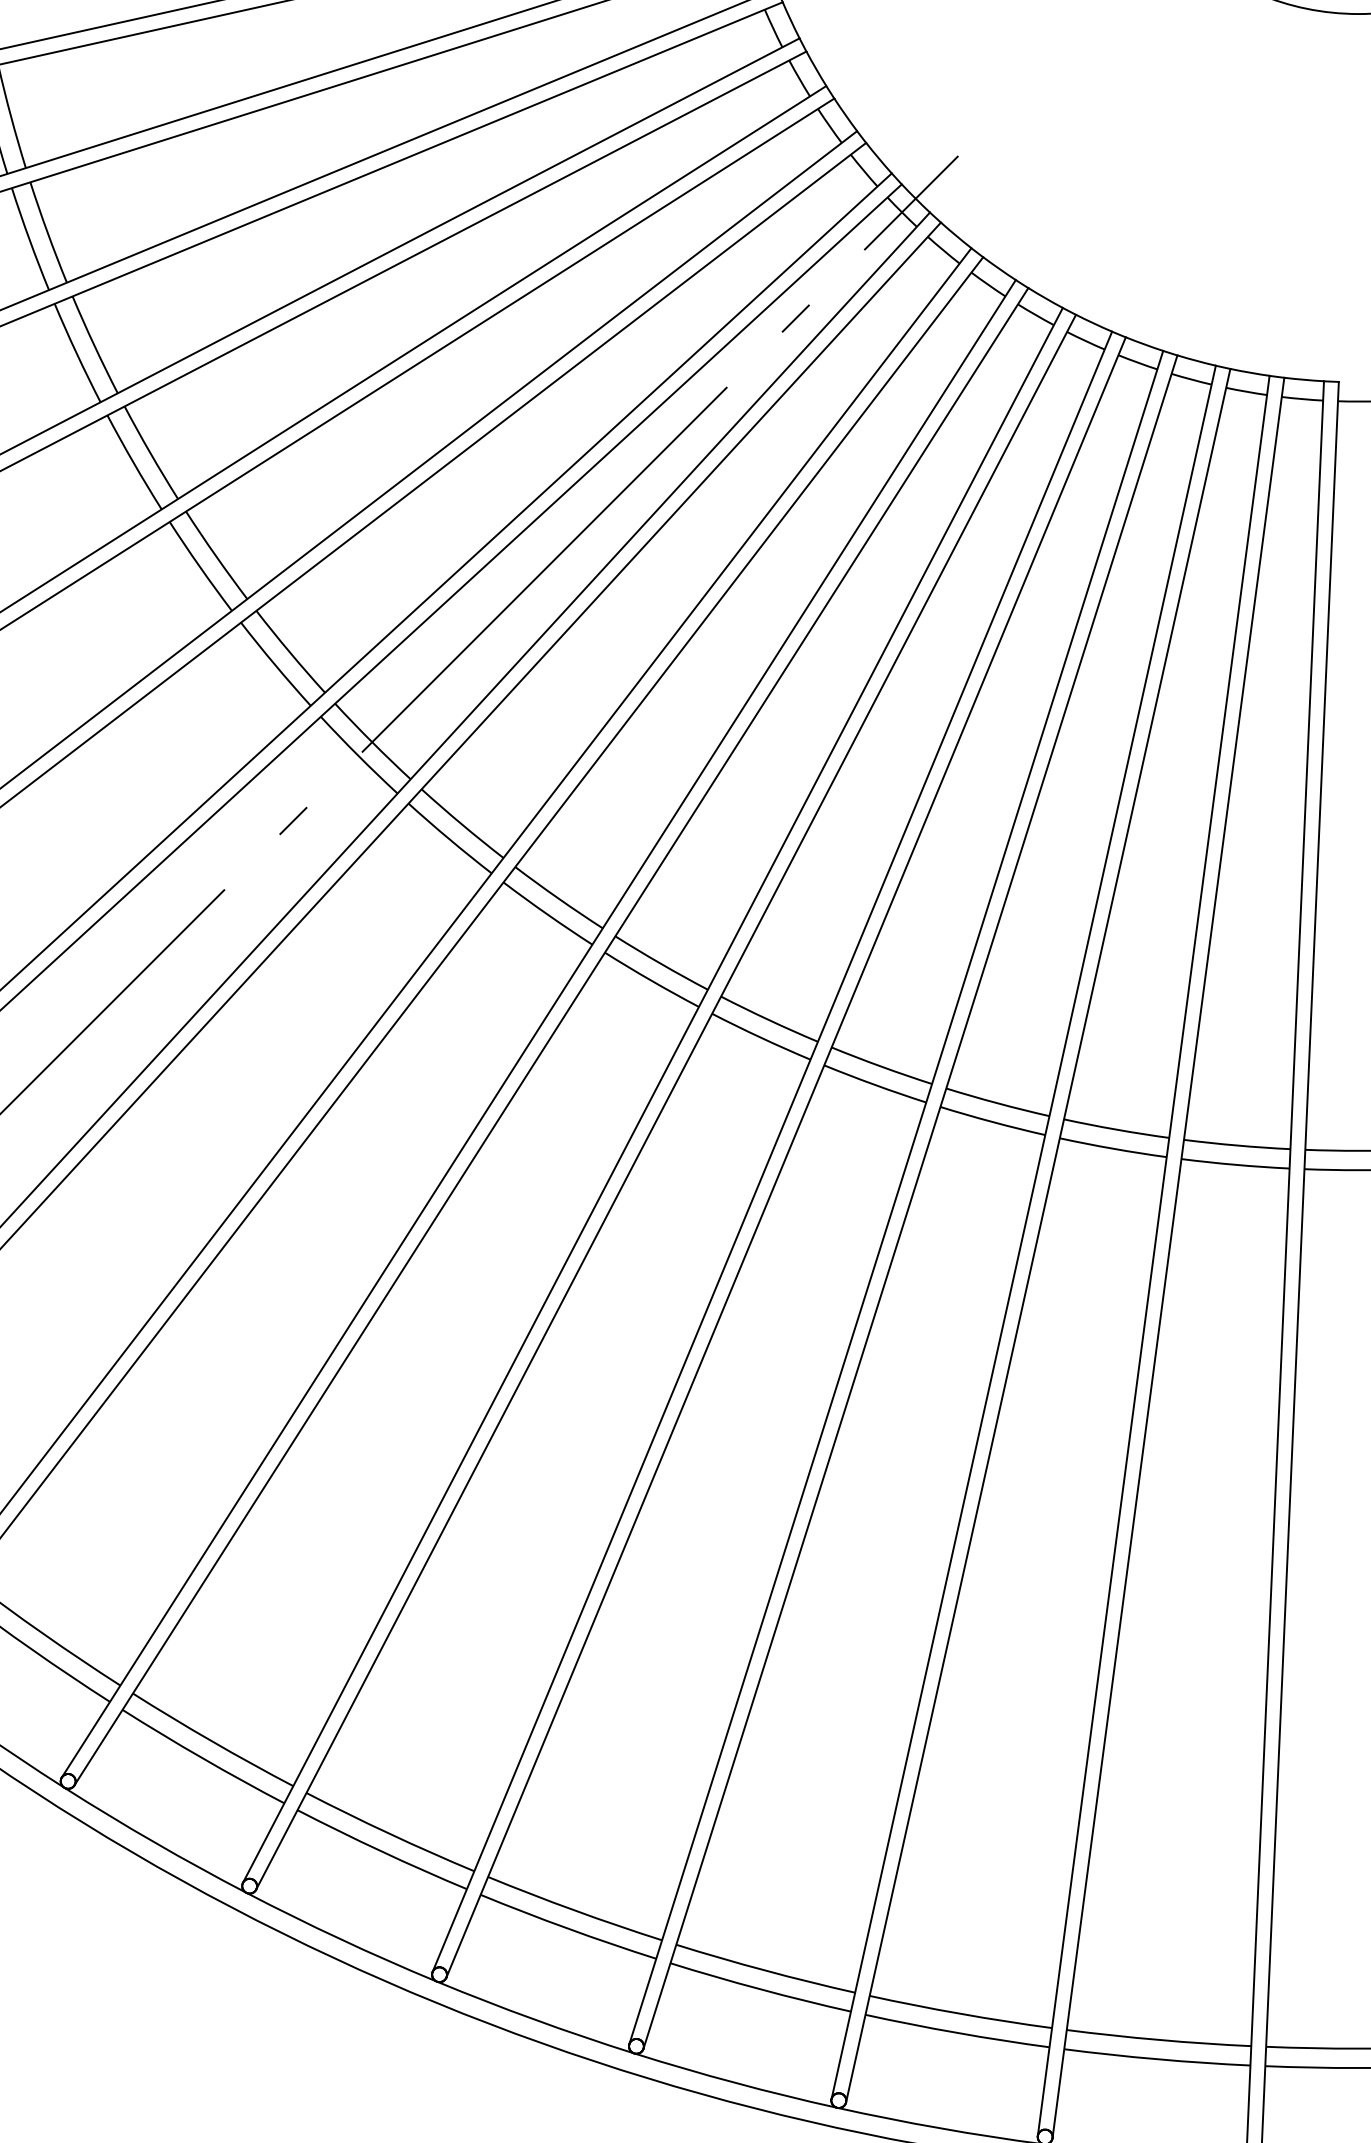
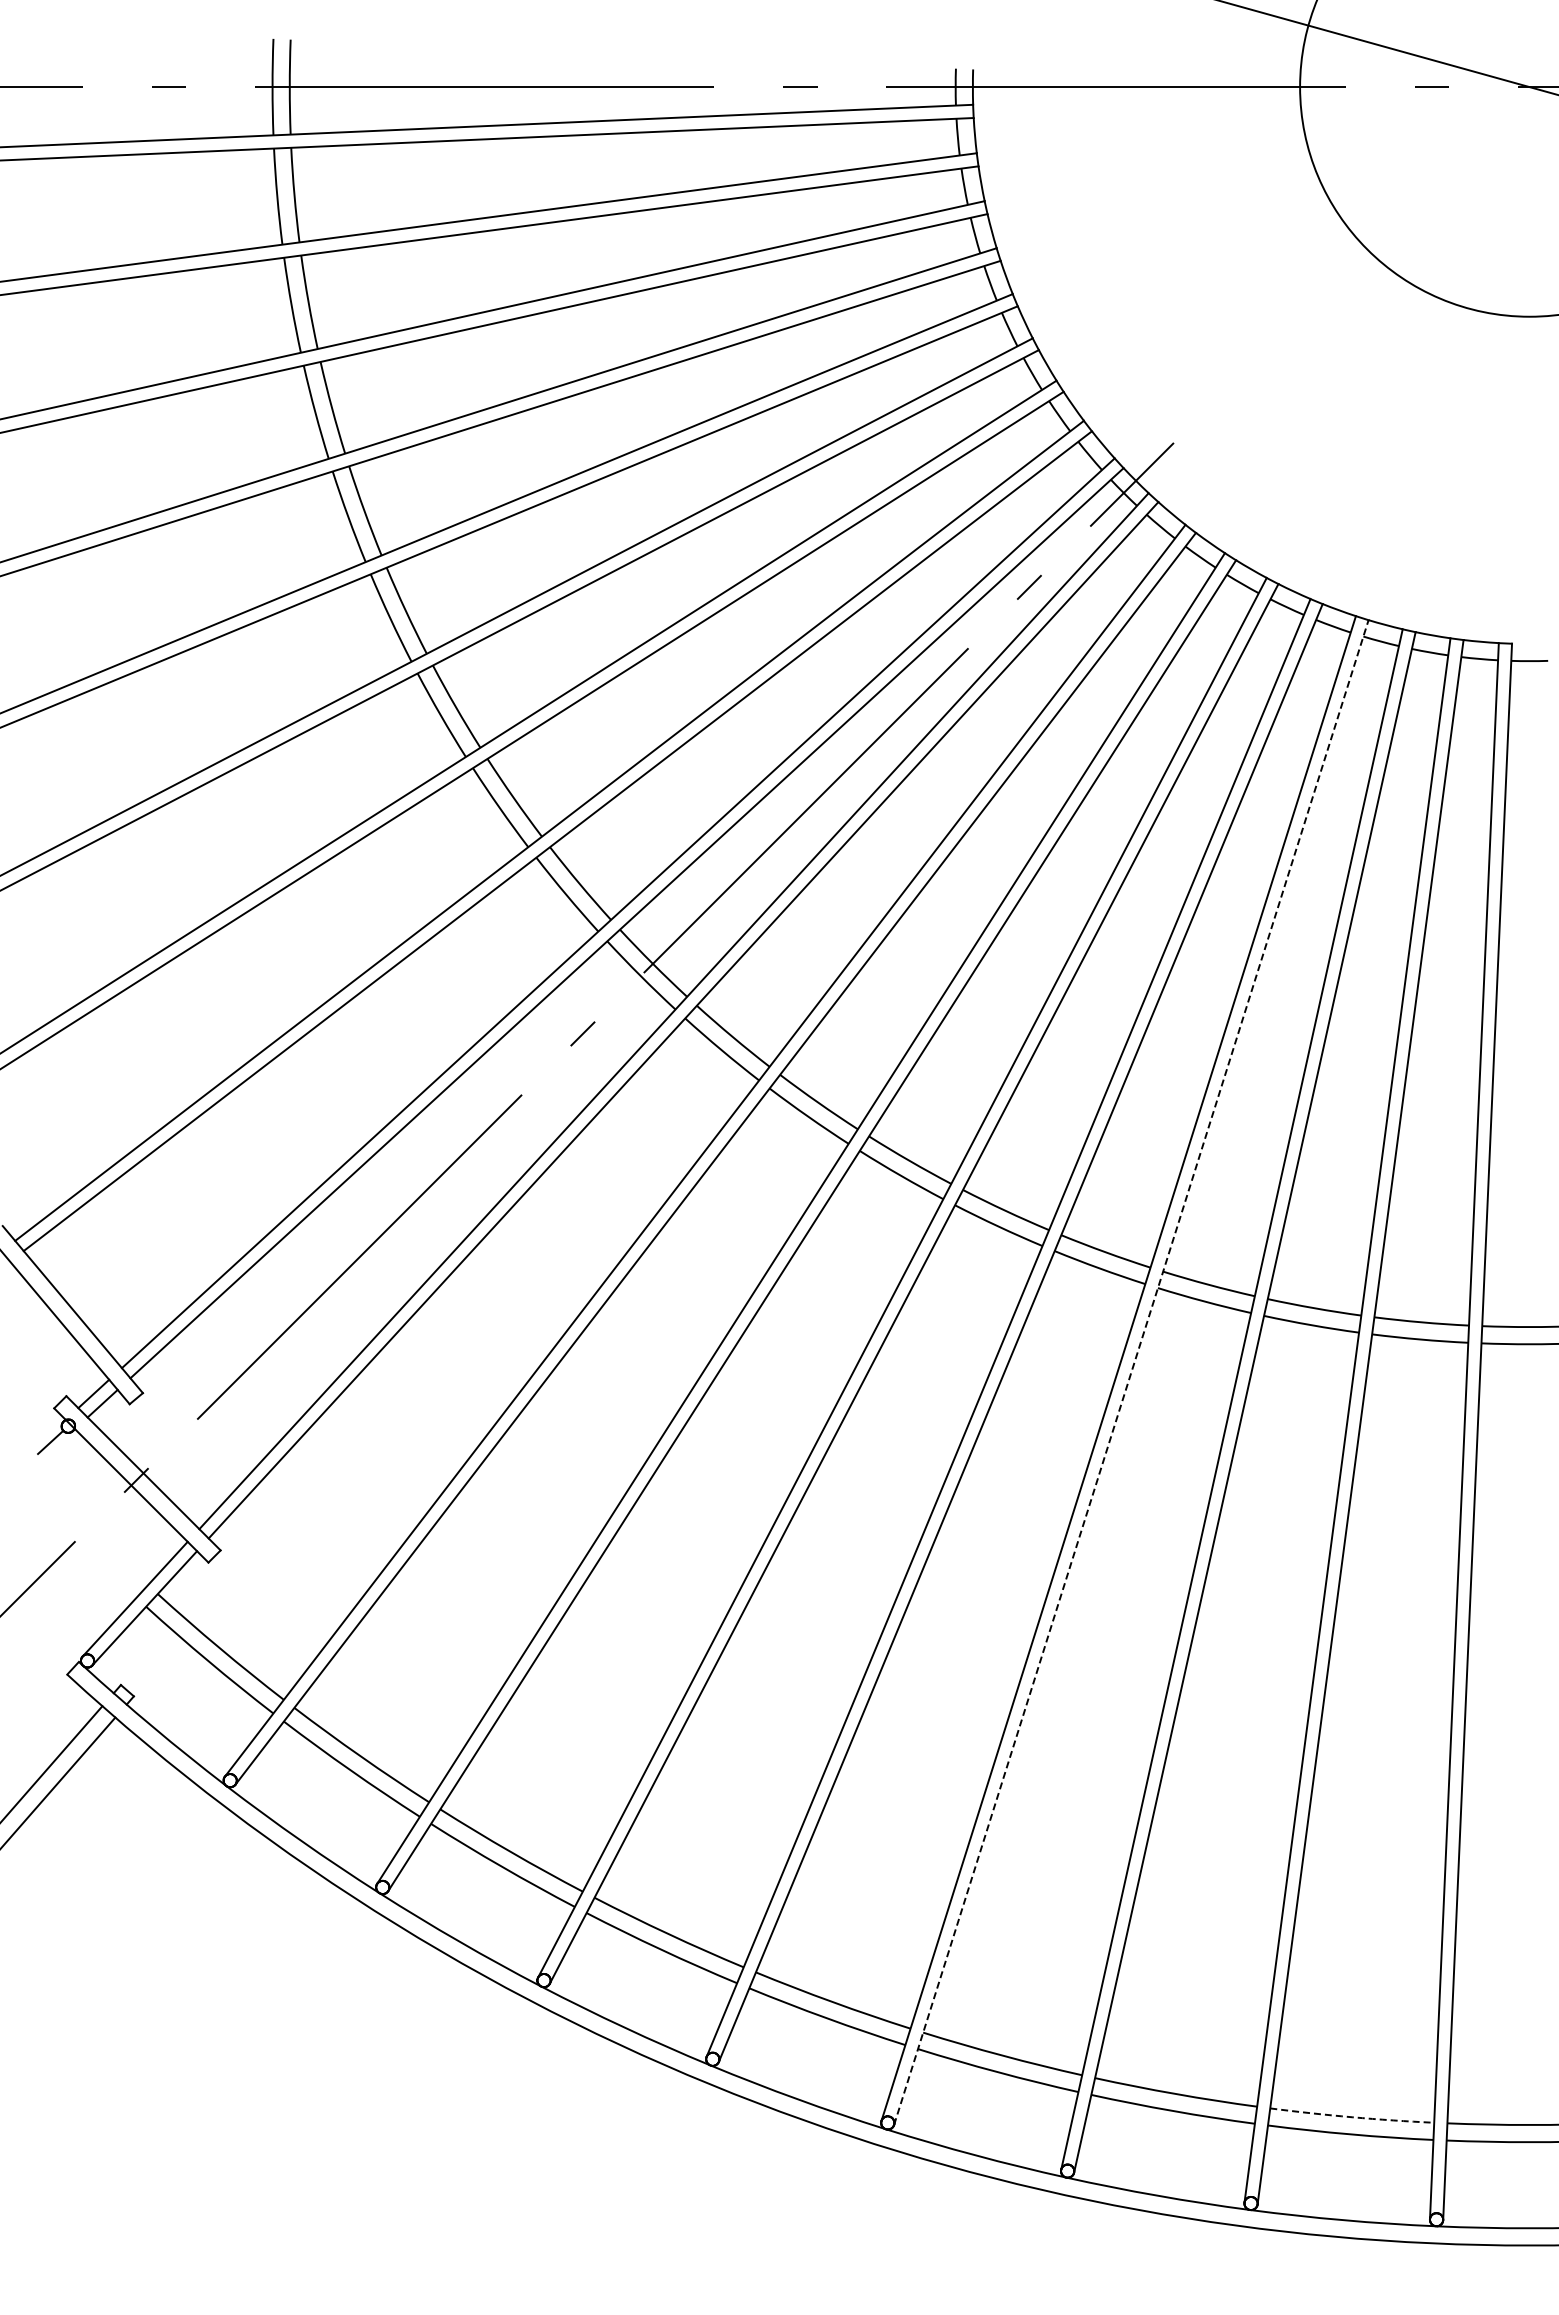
line: (910, 1201) -> (1131, 1372), solid -> dashed
arc: (1159, 2040) -> (1352, 2117), solid -> dashed

